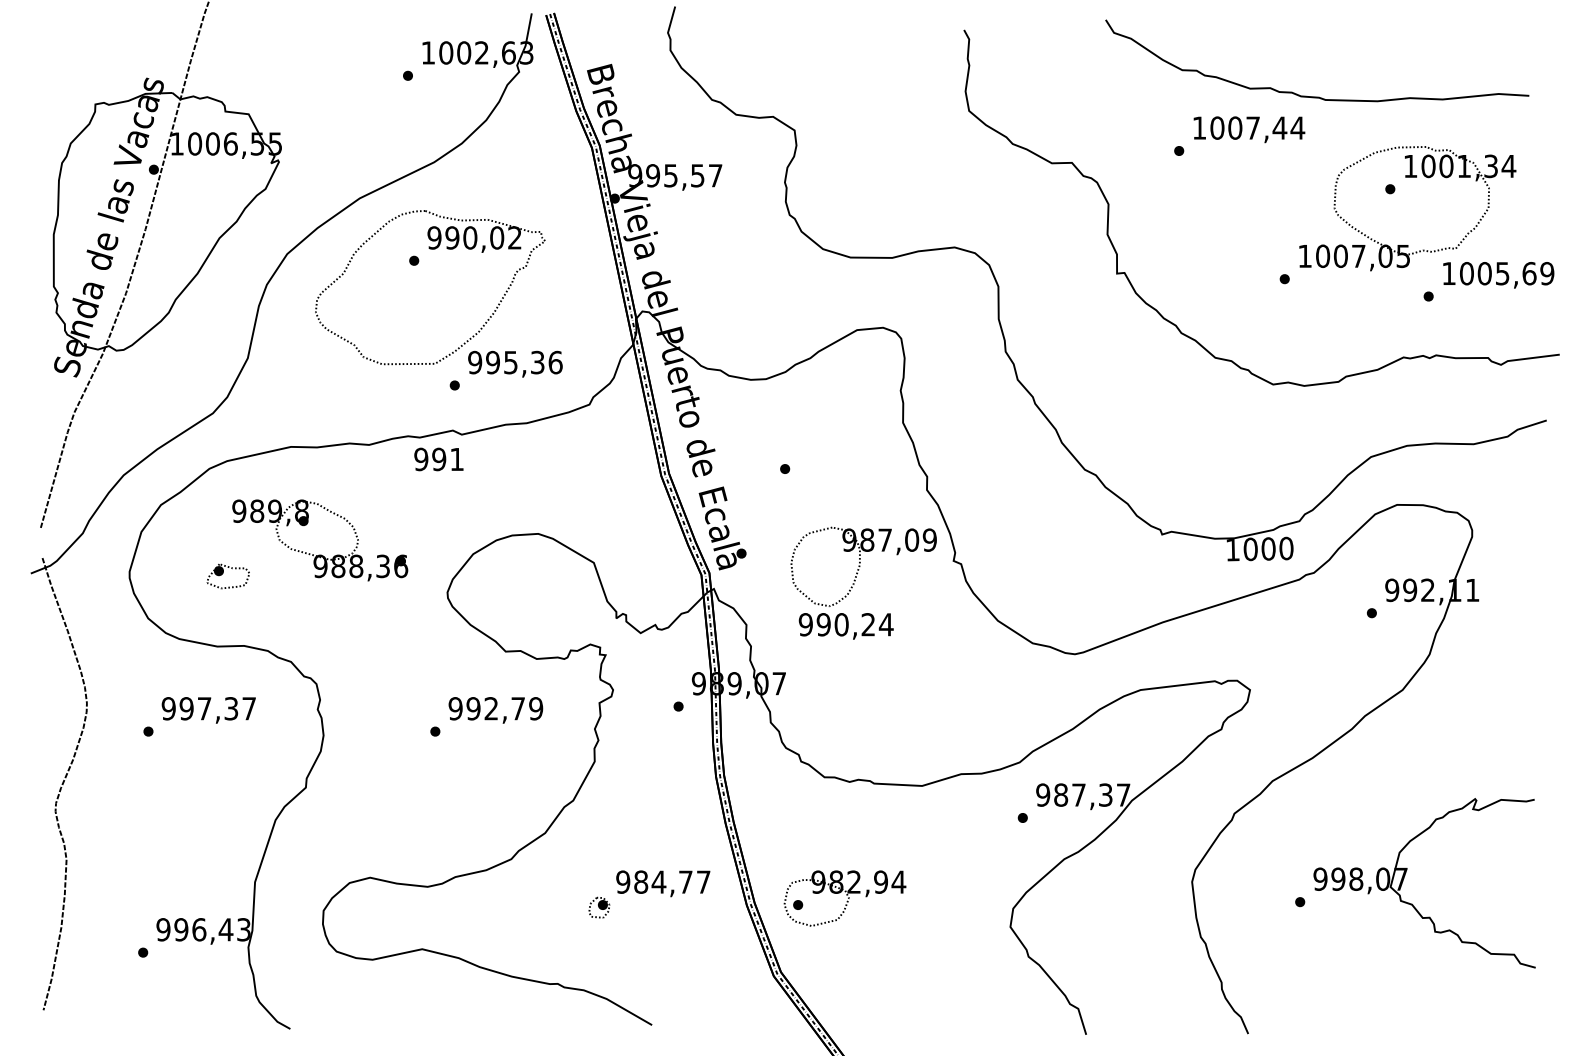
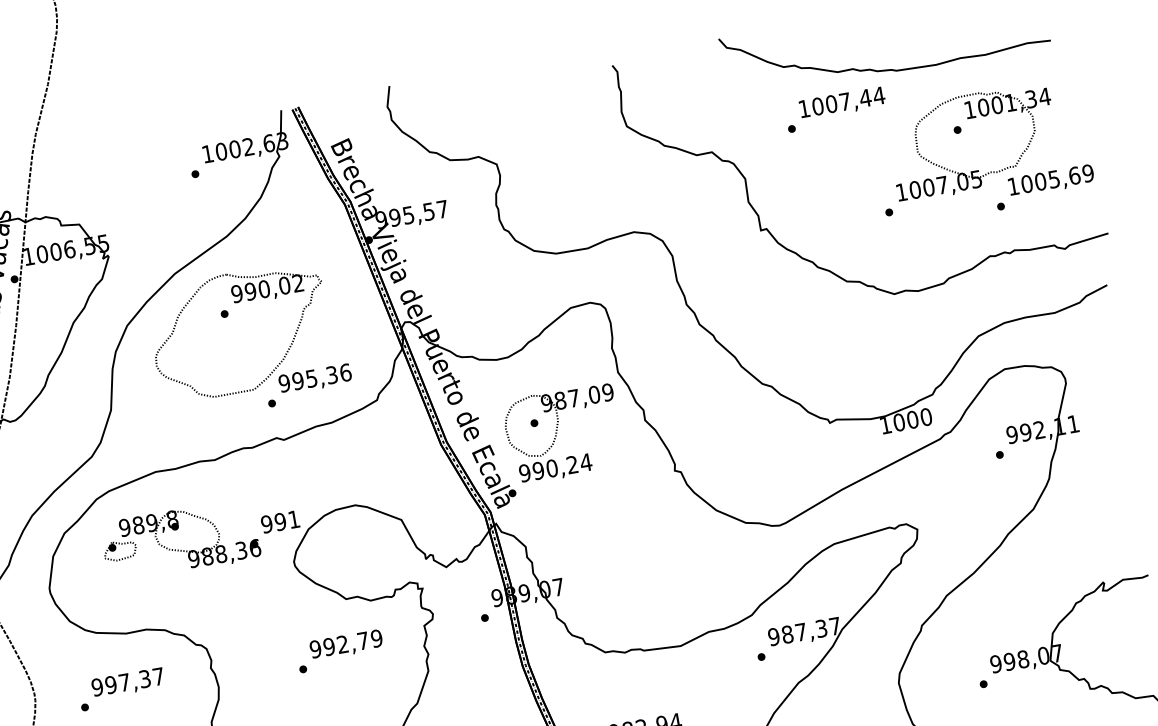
text: (438, 459) -> (280, 522), moved
part: (227, 576) -> (119, 550), moved
part: (855, 581) -> (556, 433), moved

